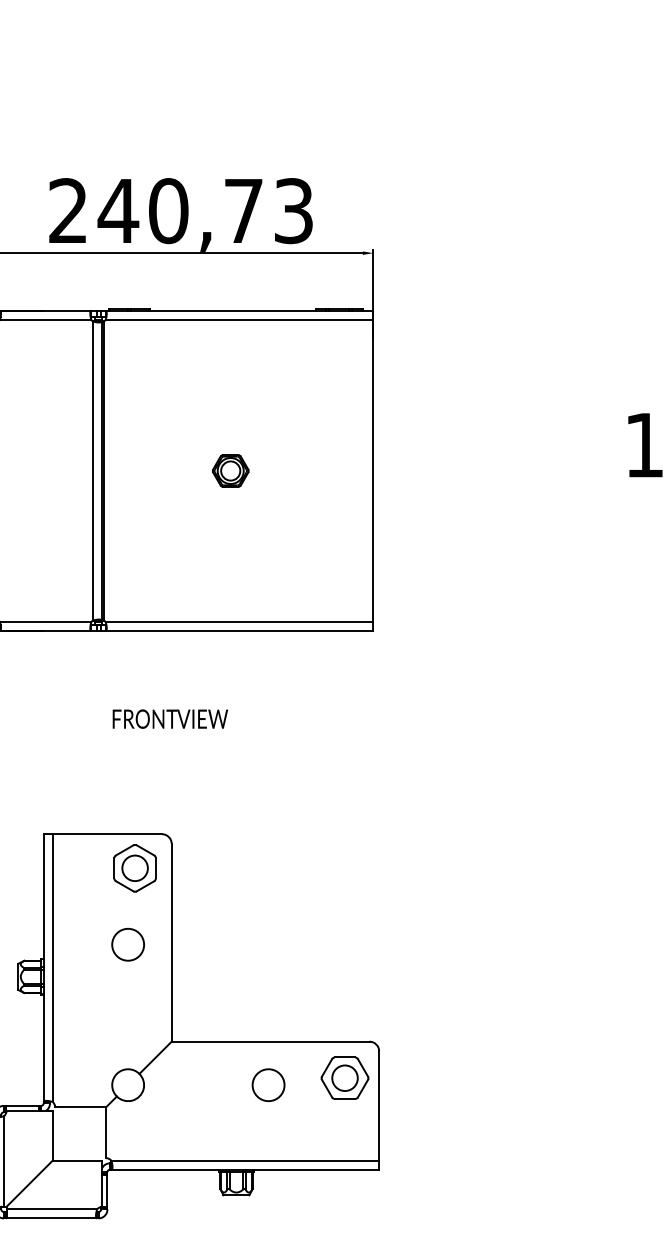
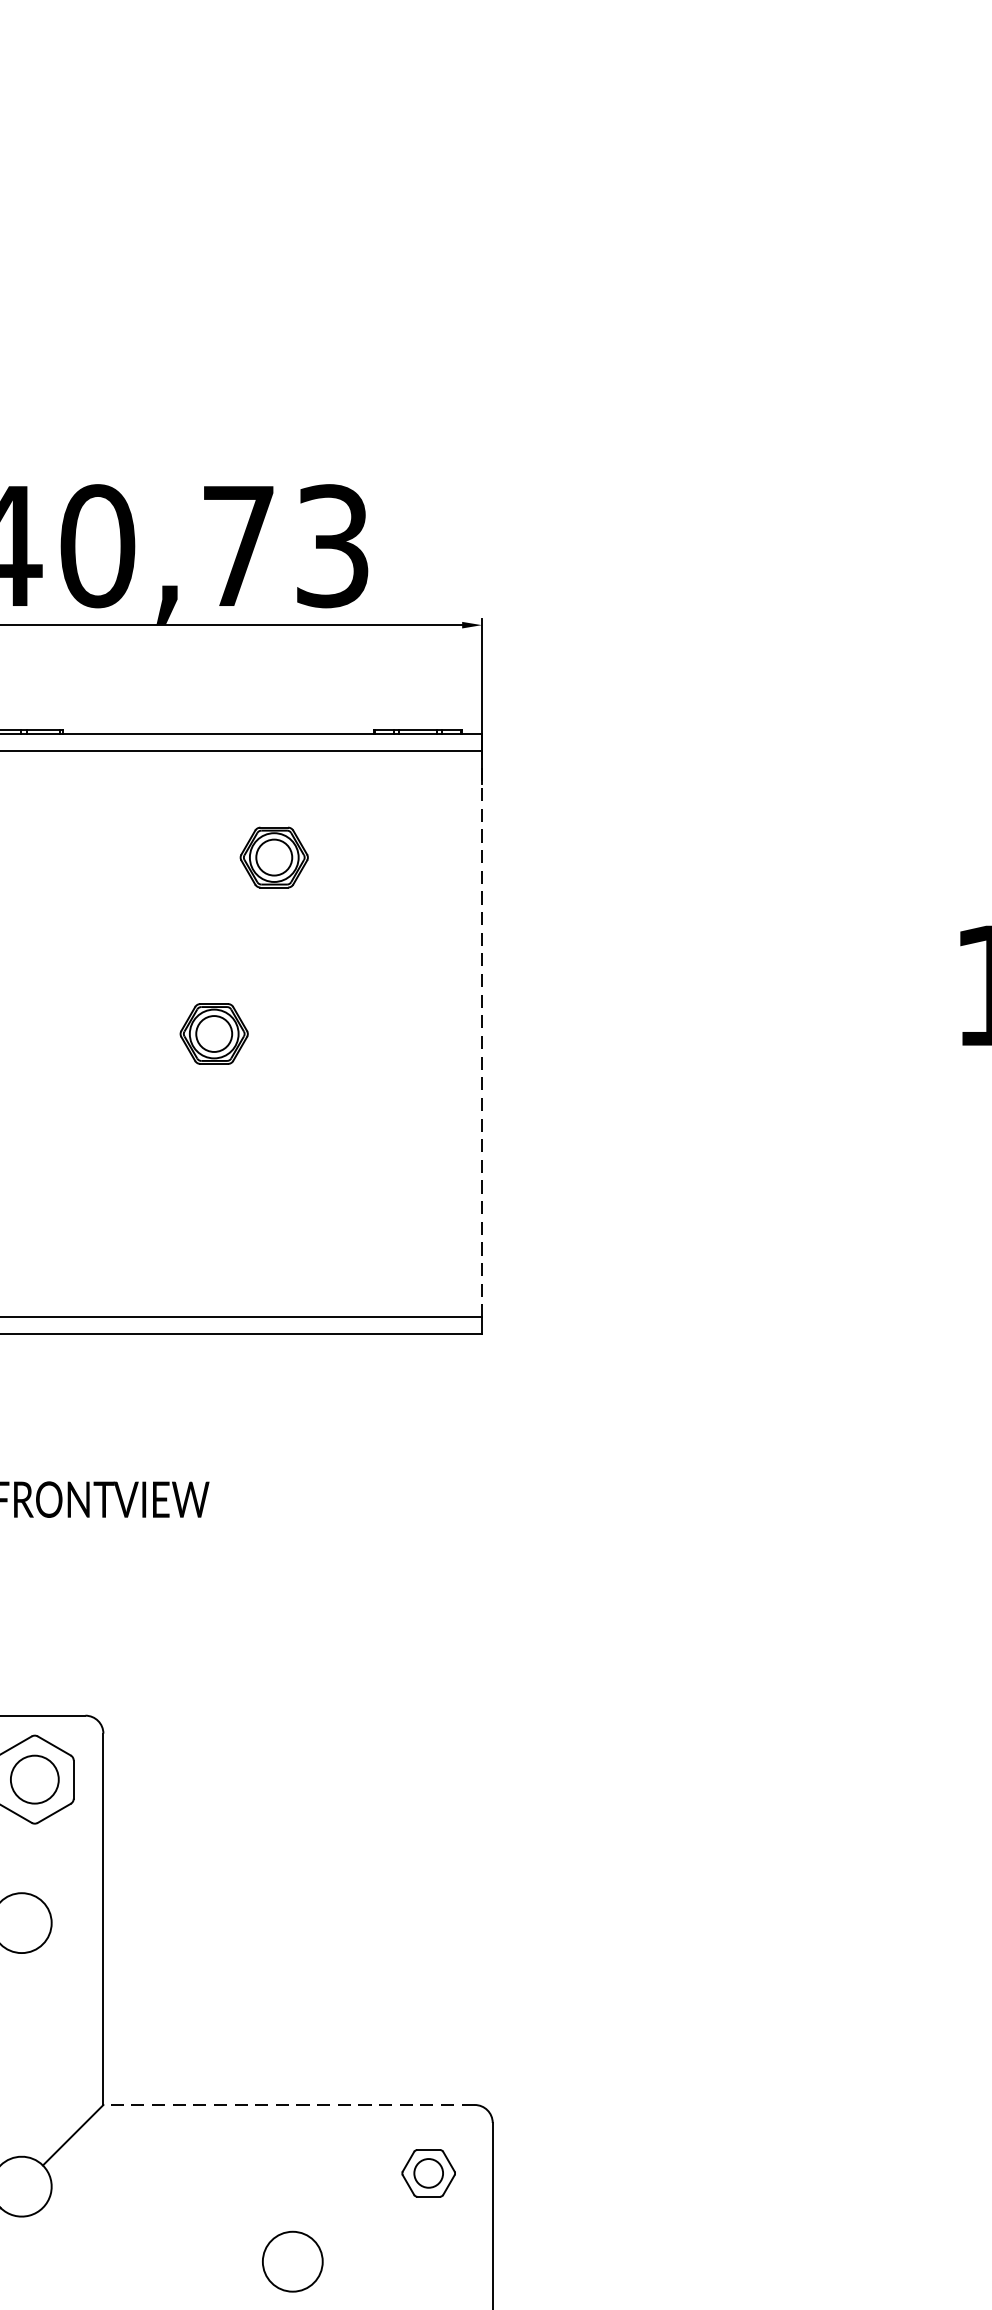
part: (262, 376) -> (273, 856), added
line: (373, 470) -> (482, 1033), solid -> dashed
line: (270, 1041) -> (288, 2104), solid -> dashed
part: (344, 1077) -> (427, 2172), size x0.6
circle: (268, 1085) -> (292, 2262), moved

